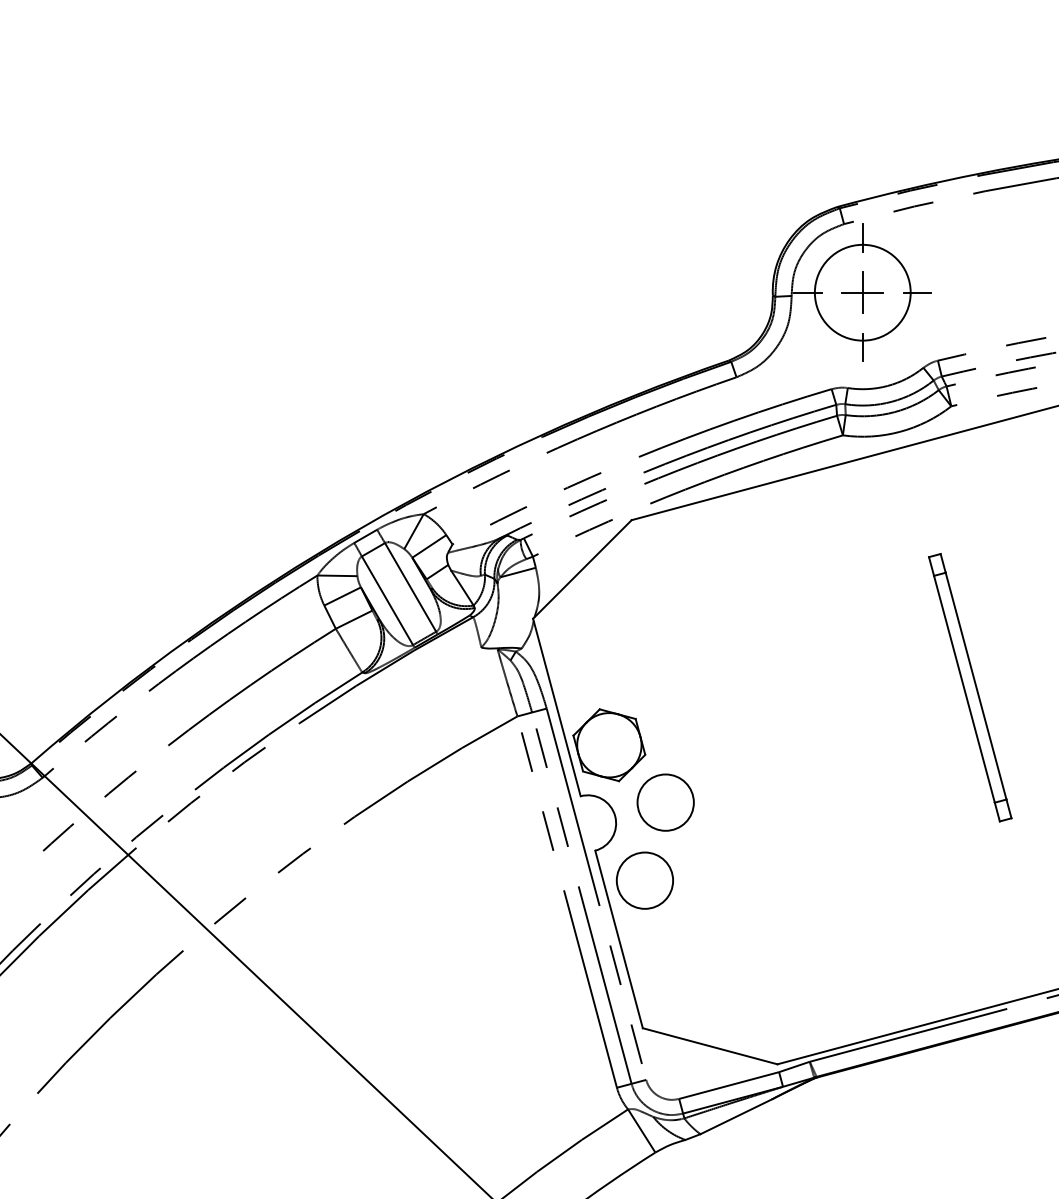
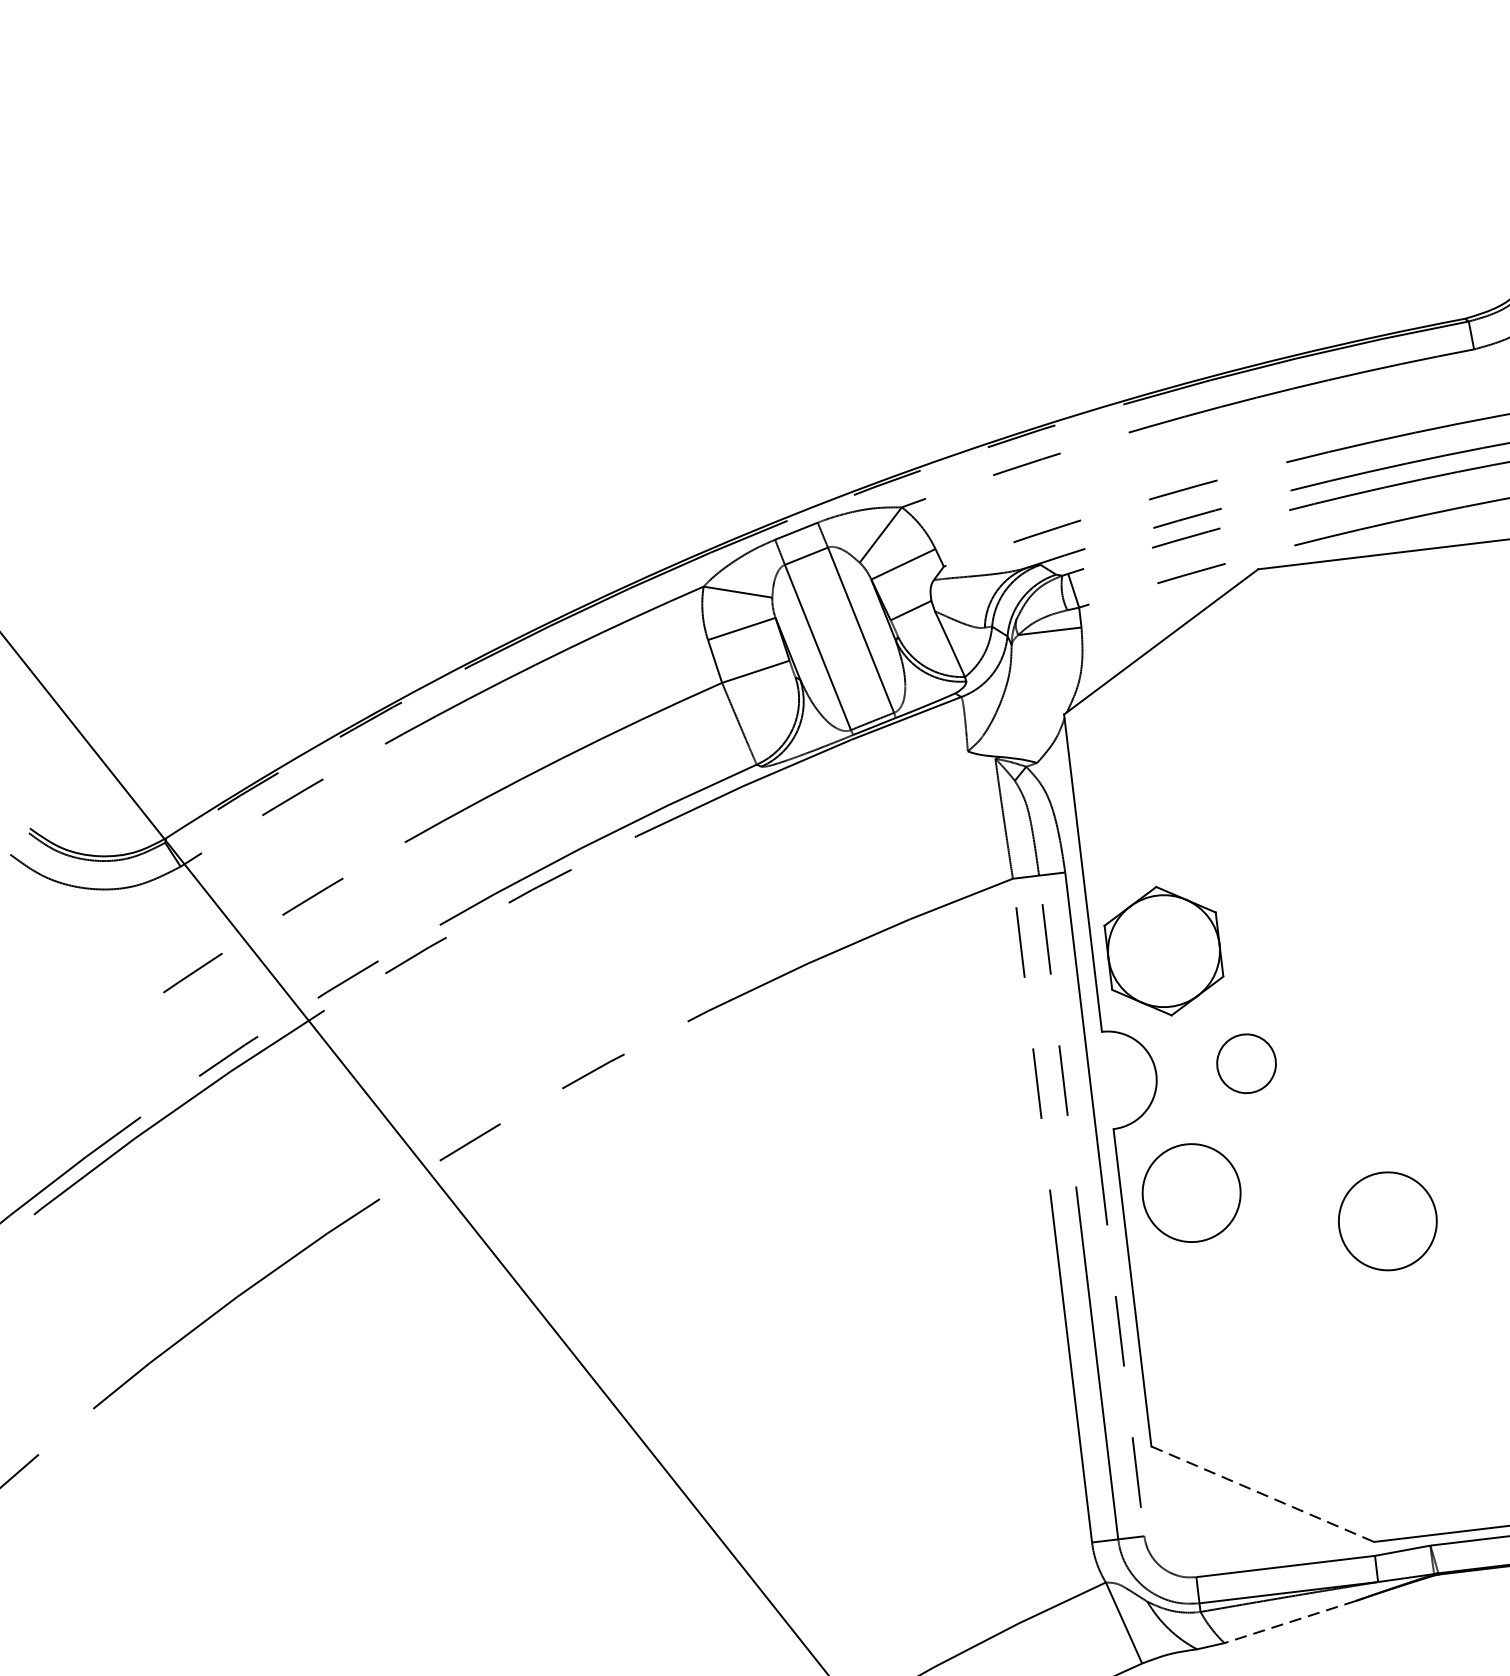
circle: (665, 802) -> (1246, 1063), size x0.6
circle: (758, 880) -> (1387, 1220), added
line: (710, 1046) -> (1263, 1494), solid -> dashed
line: (736, 1116) -> (1290, 1621), solid -> dashed

